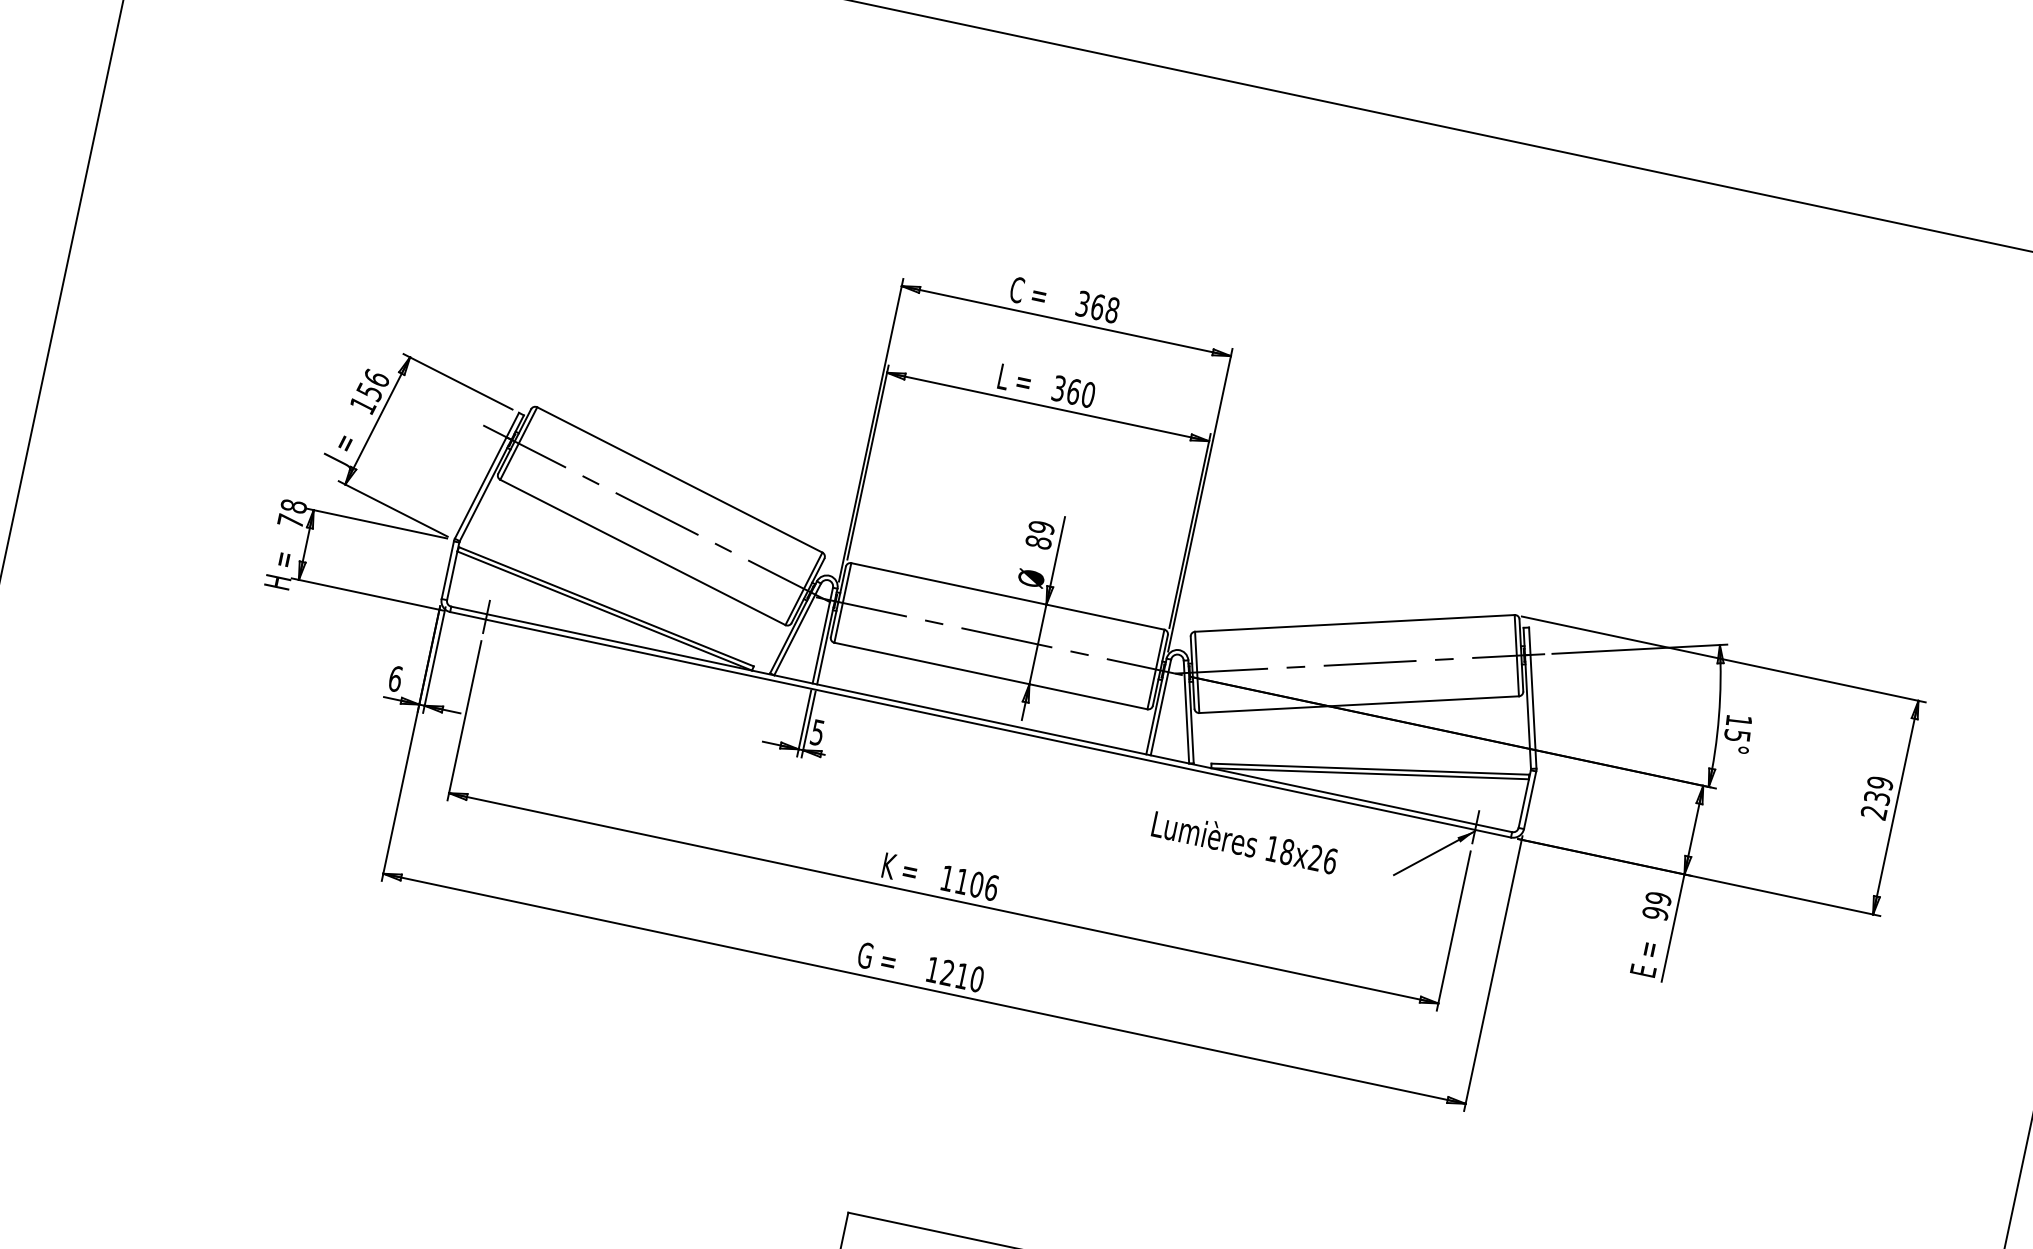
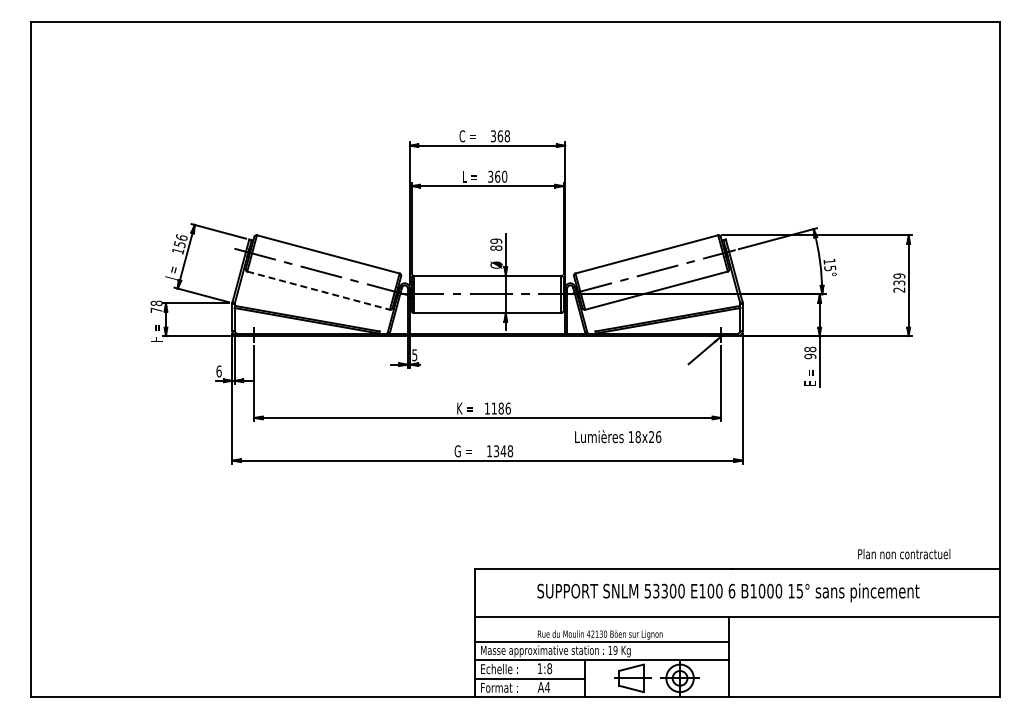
line: (642, 552) -> (318, 290), solid -> dashed
text: (1245, 841) -> (618, 436), moved
text: (975, 884) -> (500, 408), 1106 -> 1186
text: (1658, 898) -> (810, 349), 99 -> 98
text: (962, 976) -> (503, 451), 1210 -> 1348

